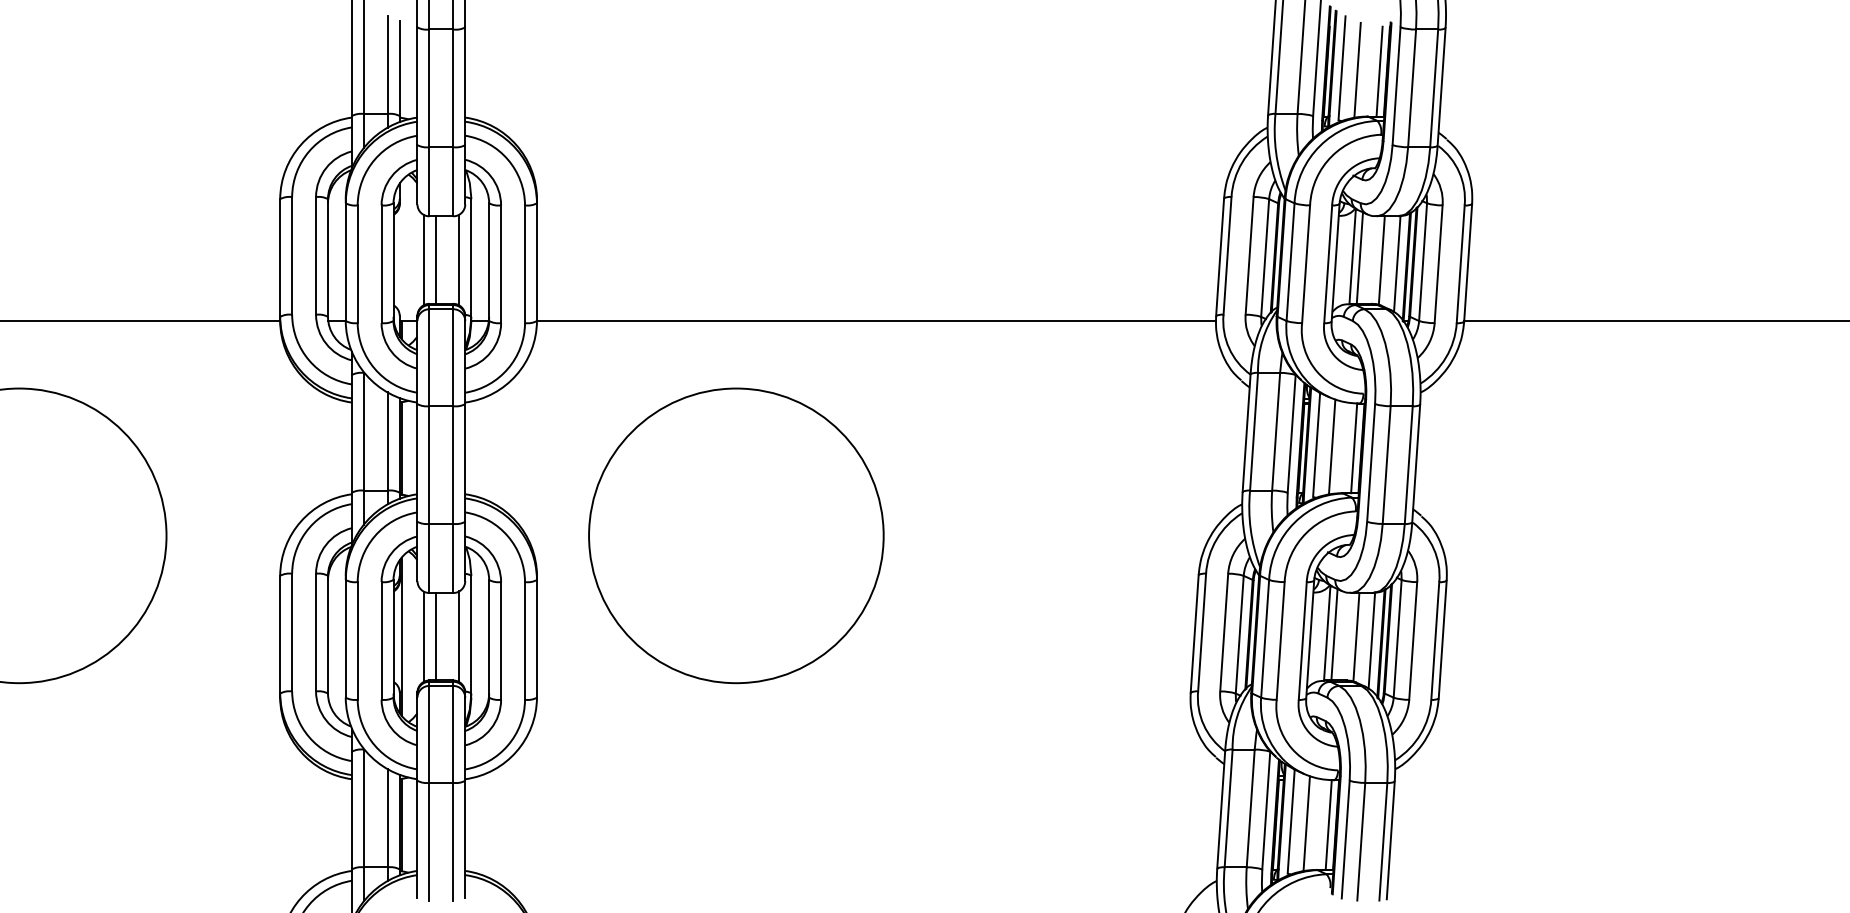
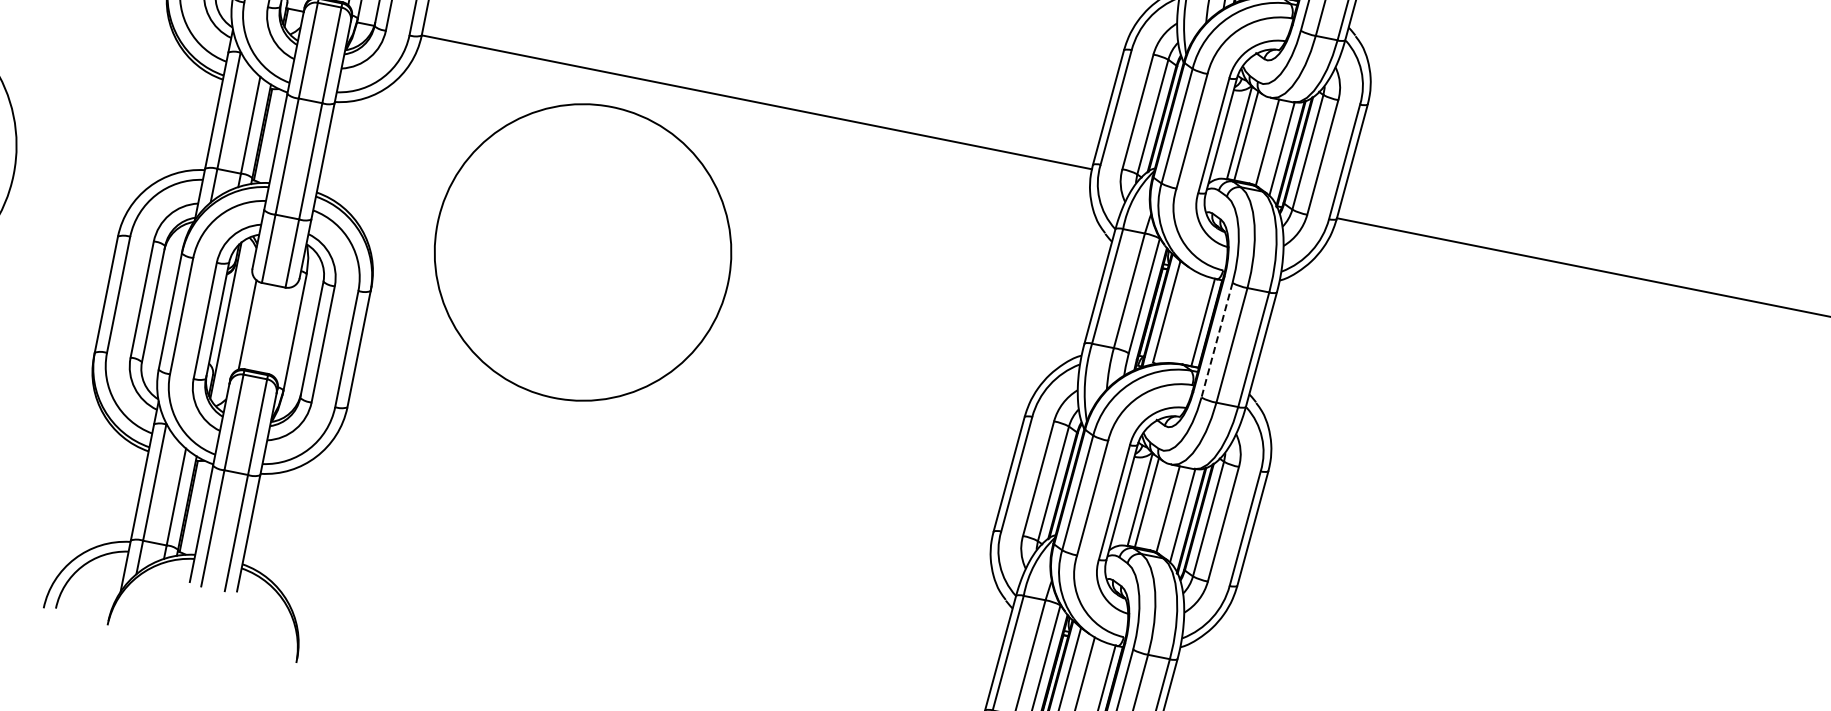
line: (1331, 446) -> (1181, 316), removed
line: (1371, 462) -> (1217, 339), solid -> dashed
circle: (736, 535) -> (583, 252), moved
line: (435, 636) -> (259, 327), removed
line: (459, 636) -> (283, 331), removed

